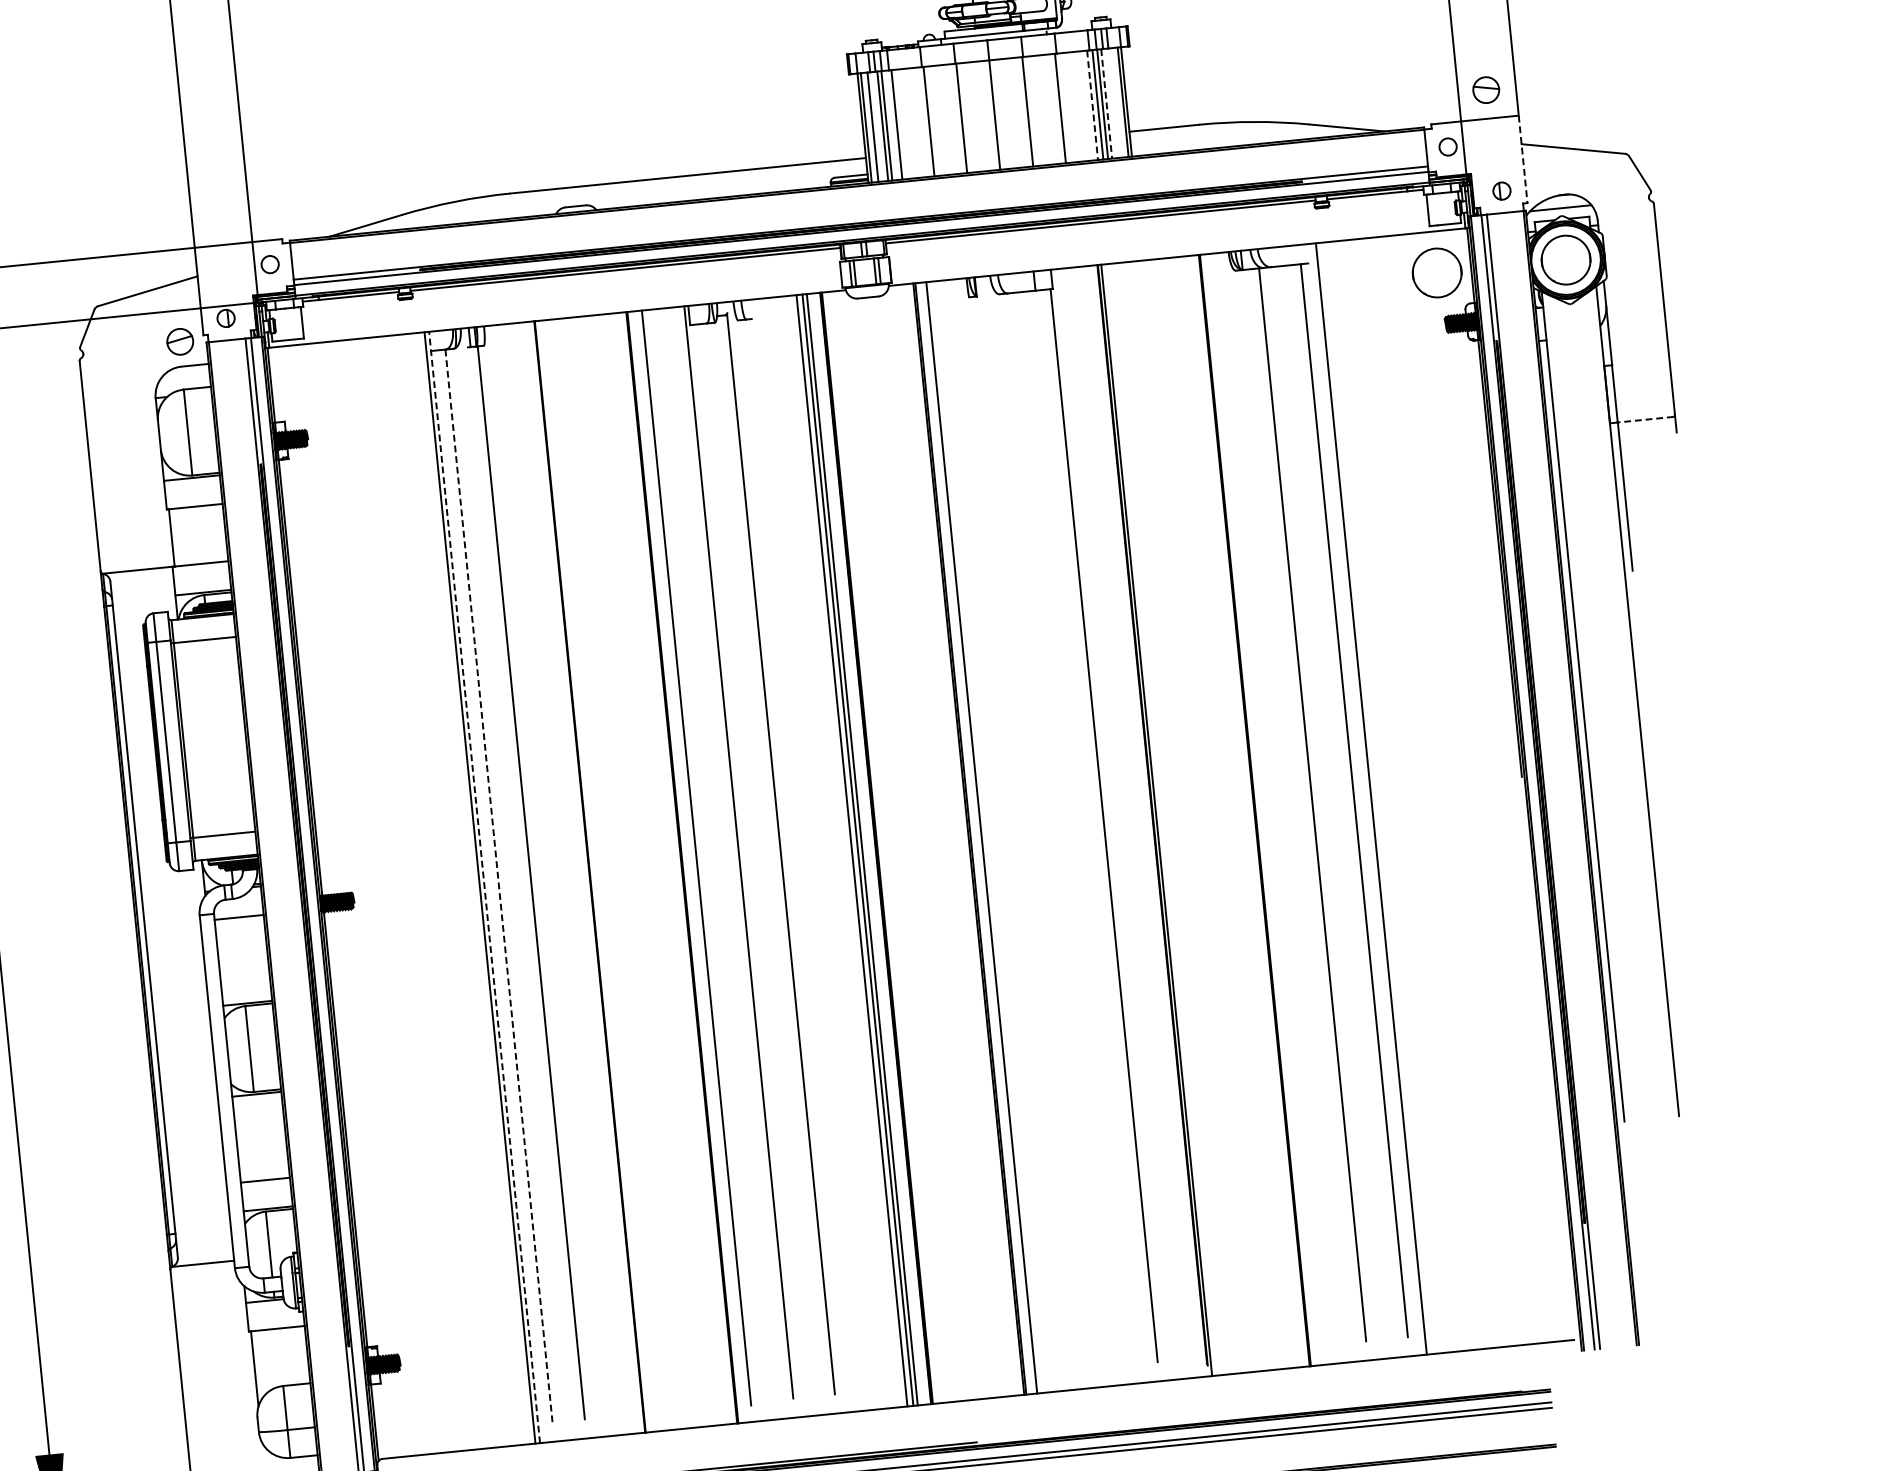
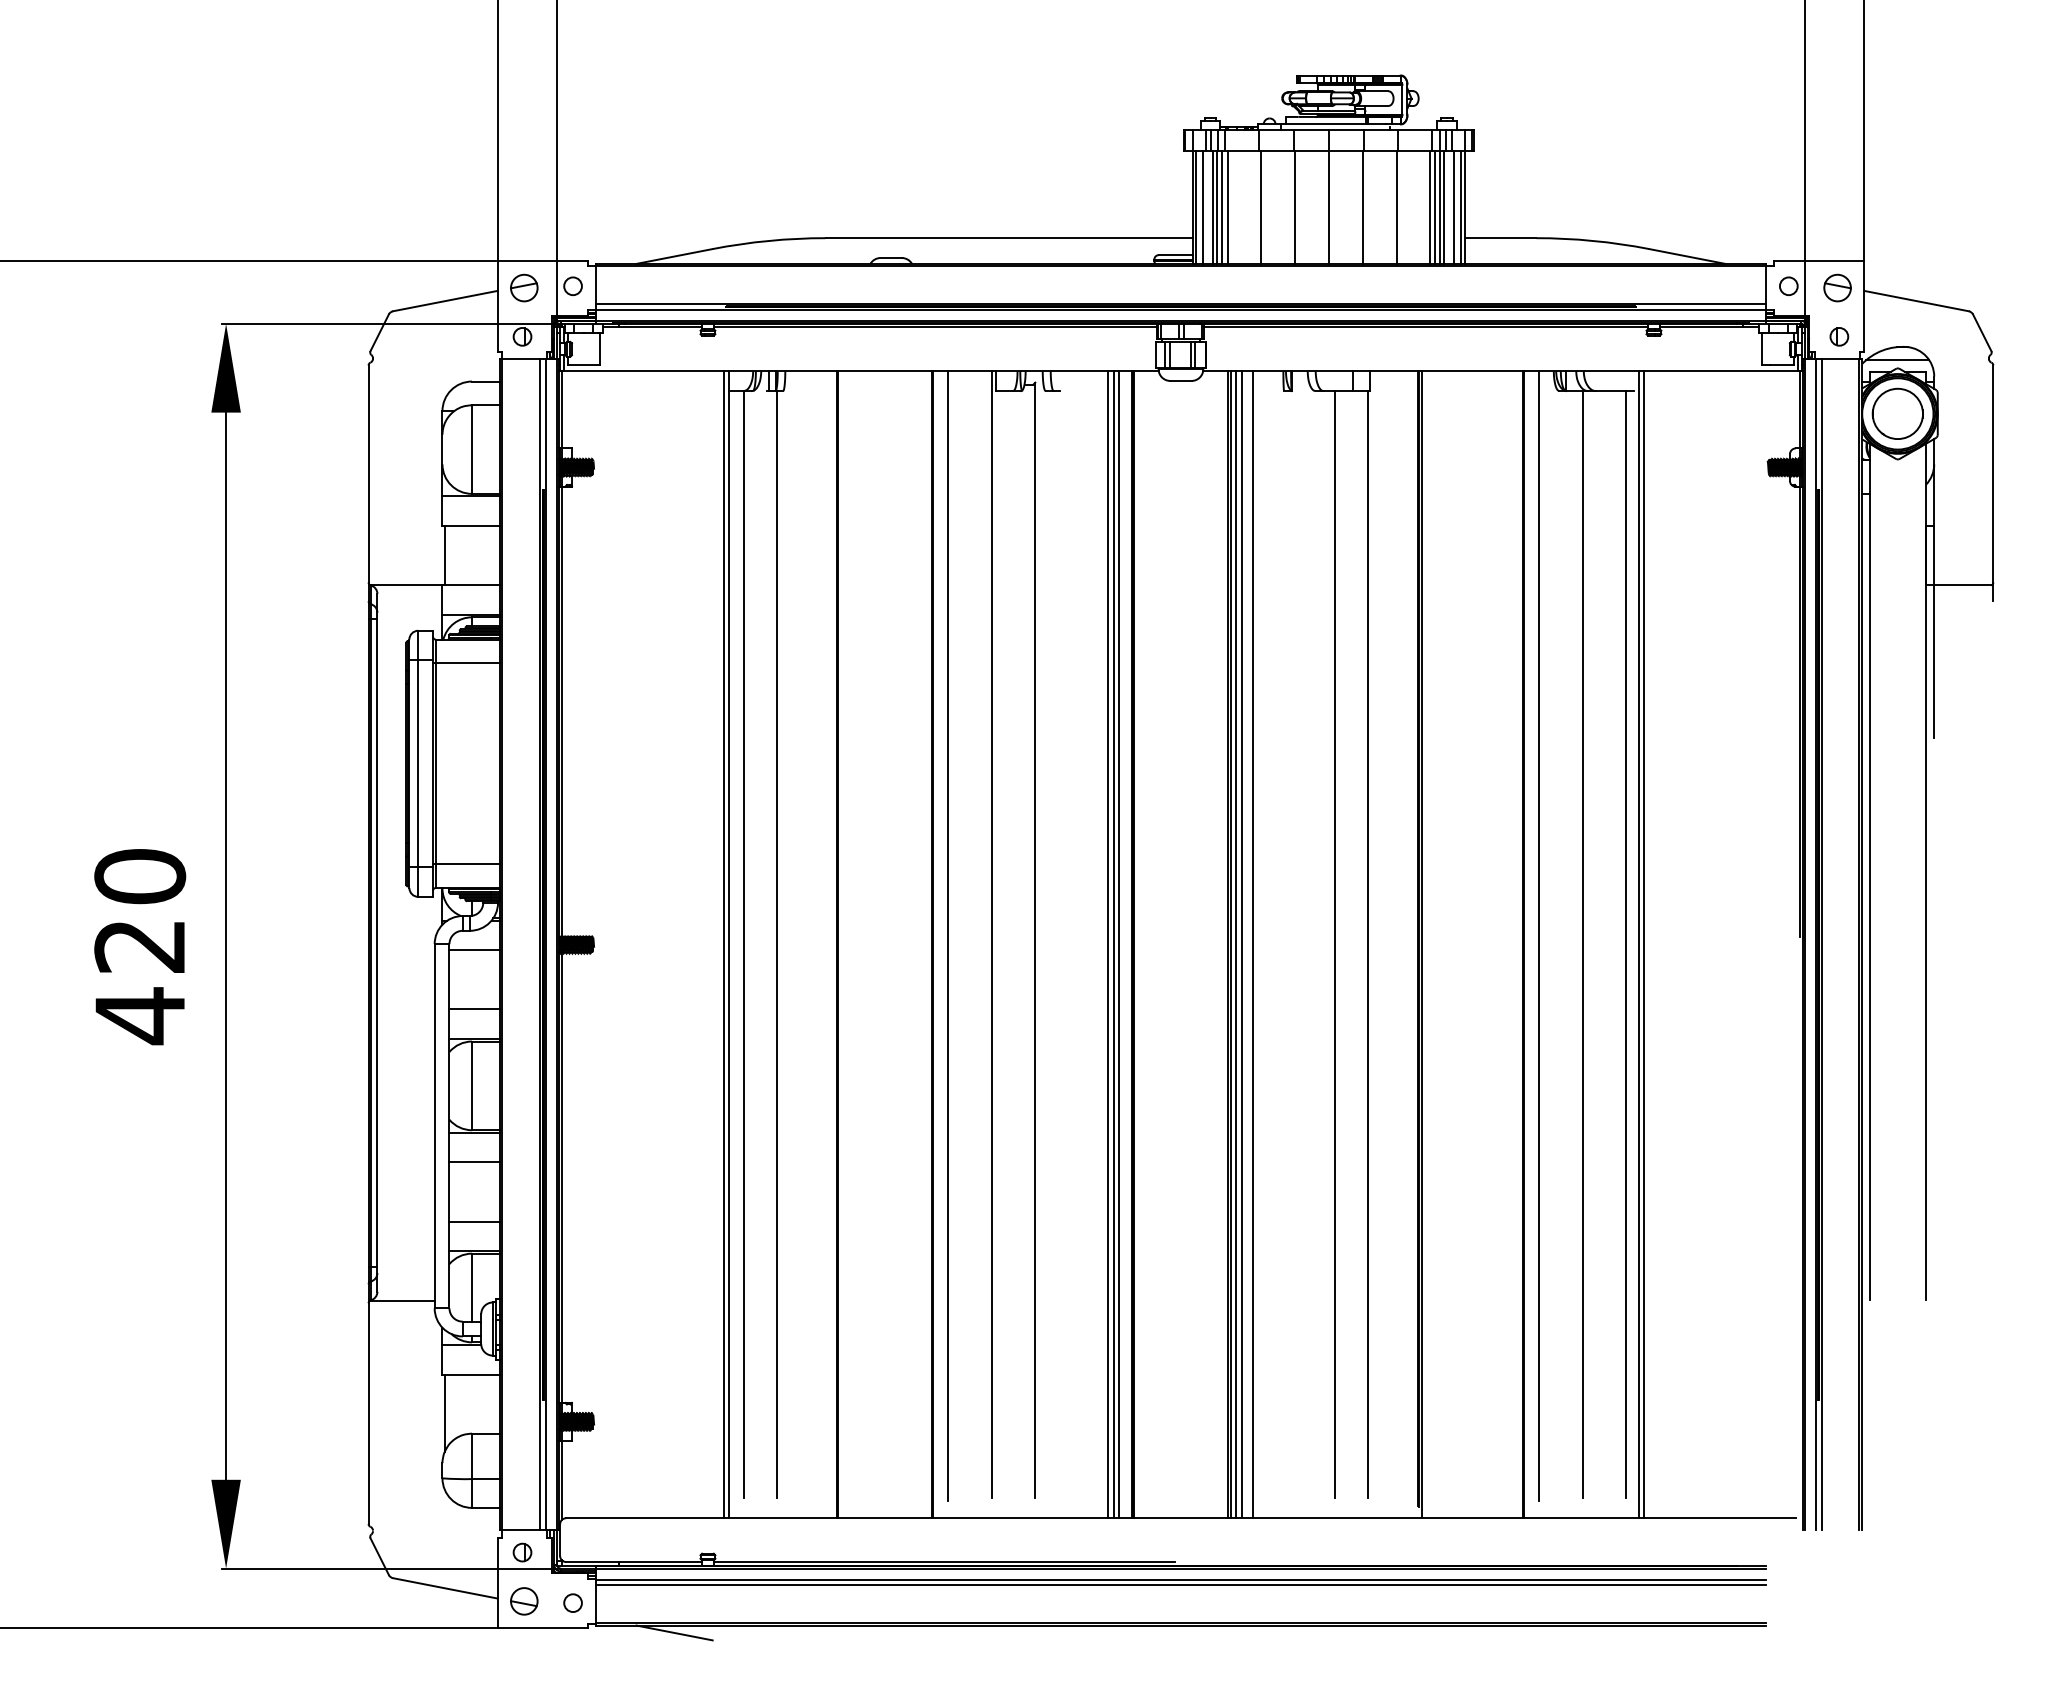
part: (1486, 89) -> (1837, 287), moved
line: (1116, 102) -> (1454, 206), added
line: (1106, 103) -> (1444, 207), dashed -> solid
line: (1092, 105) -> (1429, 207), dashed -> solid
line: (891, 124) -> (1222, 206), added
line: (1523, 160) -> (1864, 307), dashed -> solid
circle: (1436, 272) -> (1764, 413), removed
part: (180, 341) -> (524, 287), moved
line: (1645, 420) -> (1962, 585), dashed -> solid
line: (1367, 799) -> (1639, 944), added
line: (1269, 801) -> (1539, 936), added
line: (1071, 828) -> (1334, 944), added
line: (993, 836) -> (1253, 944), added
line: (975, 838) -> (1235, 944), added
line: (498, 885) -> (743, 944), dashed -> solid
line: (484, 887) -> (728, 944), dashed -> solid
line: (244, 974) -> (474, 1009), added
line: (259, 1123) -> (474, 1162), added

